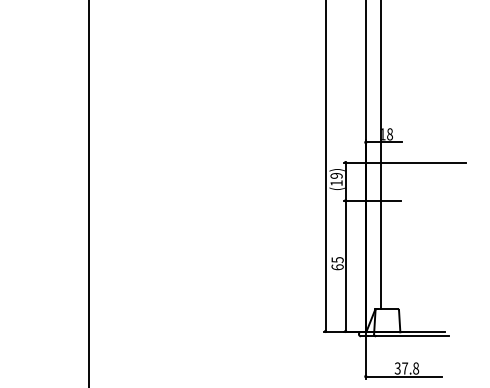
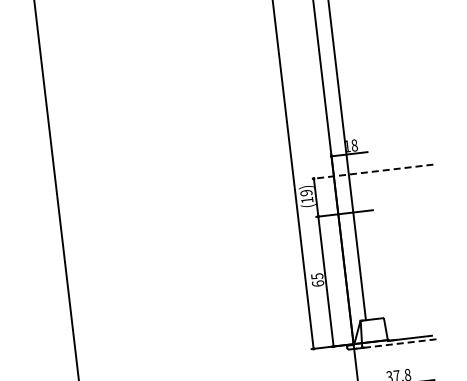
line: (404, 162) -> (372, 171), solid -> dashed
line: (411, 336) -> (399, 343), solid -> dashed

